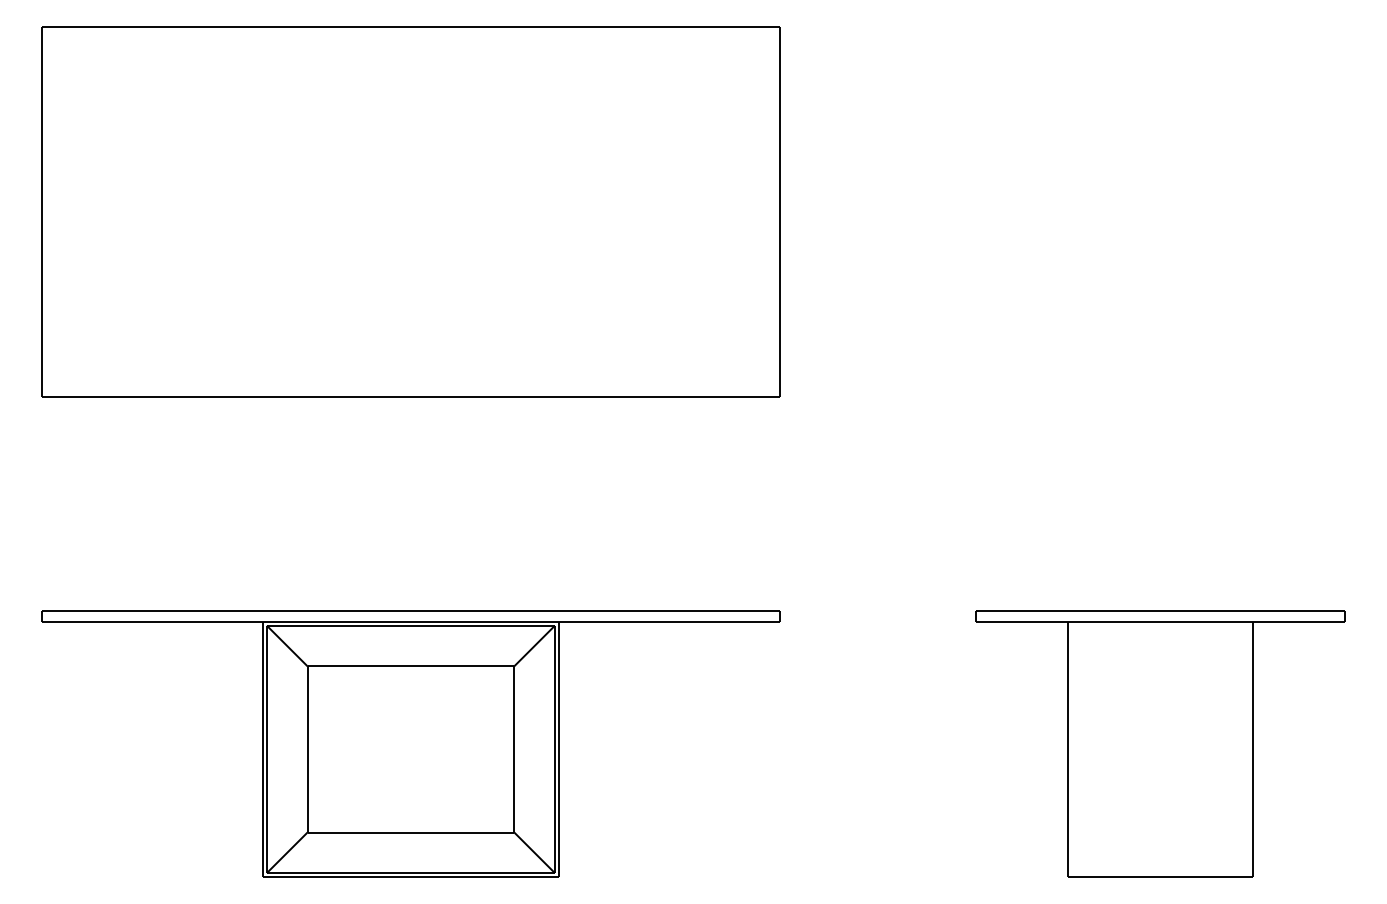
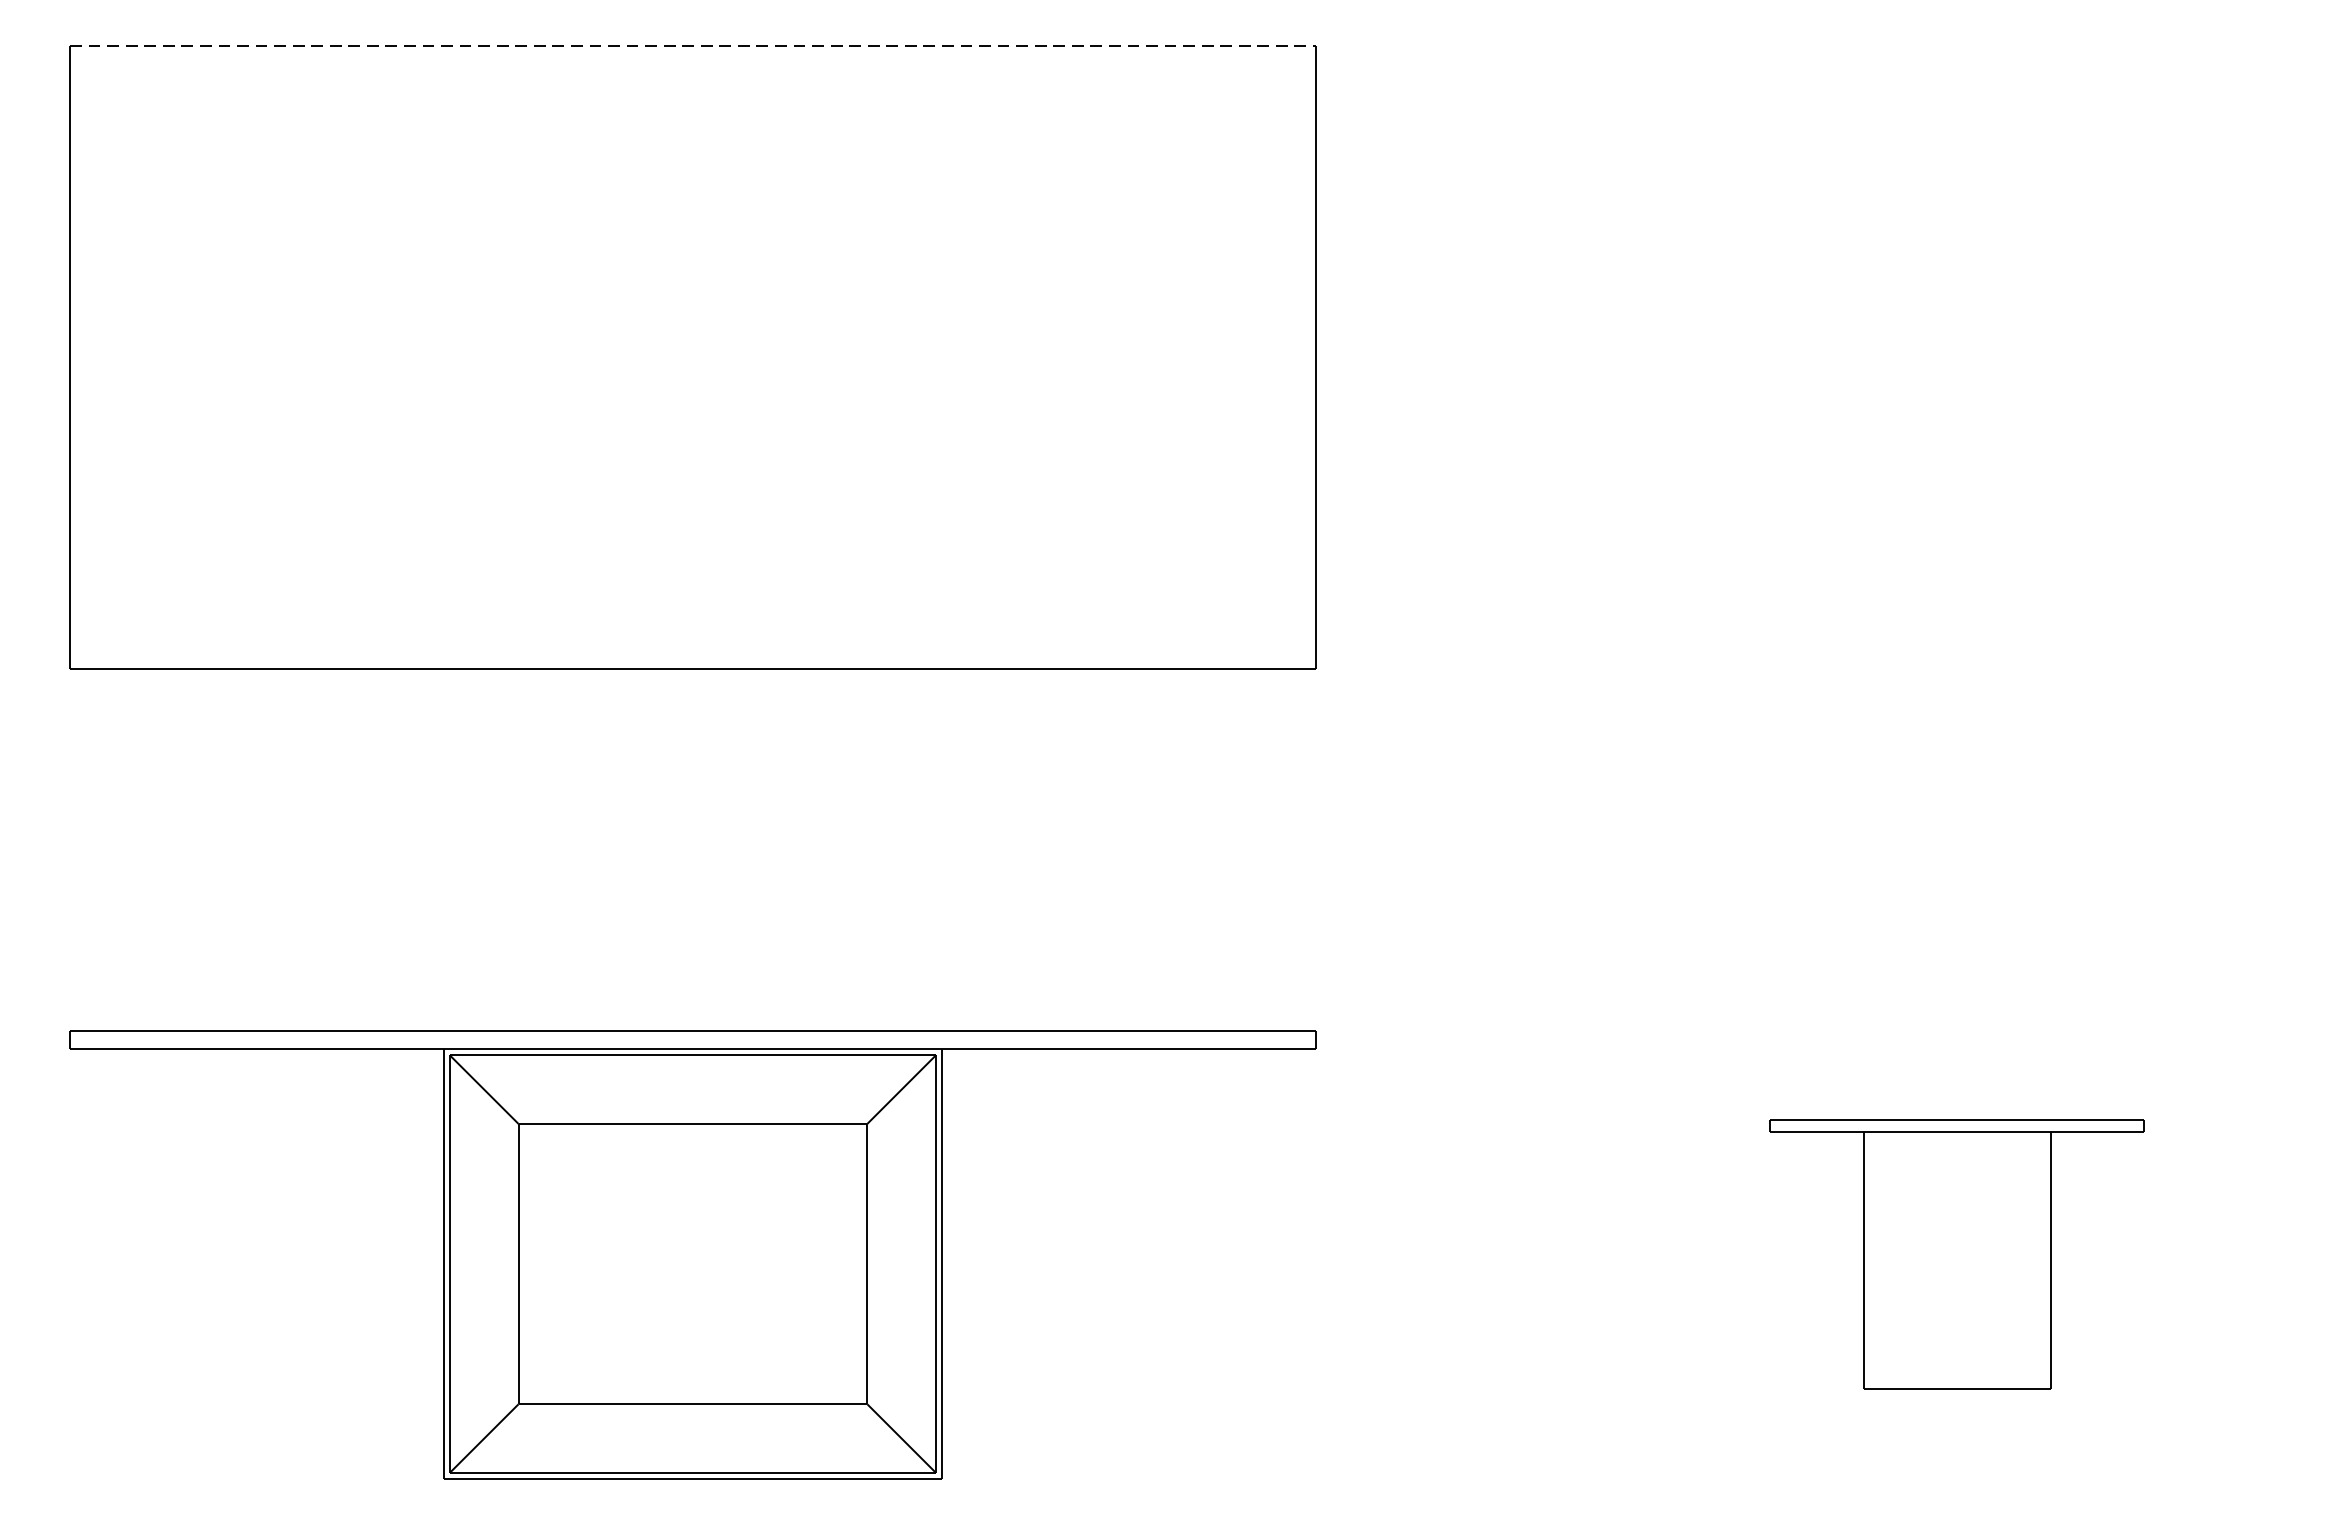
line: (411, 27) -> (693, 46), solid -> dashed
part: (1160, 743) -> (1957, 1254), size x0.6

